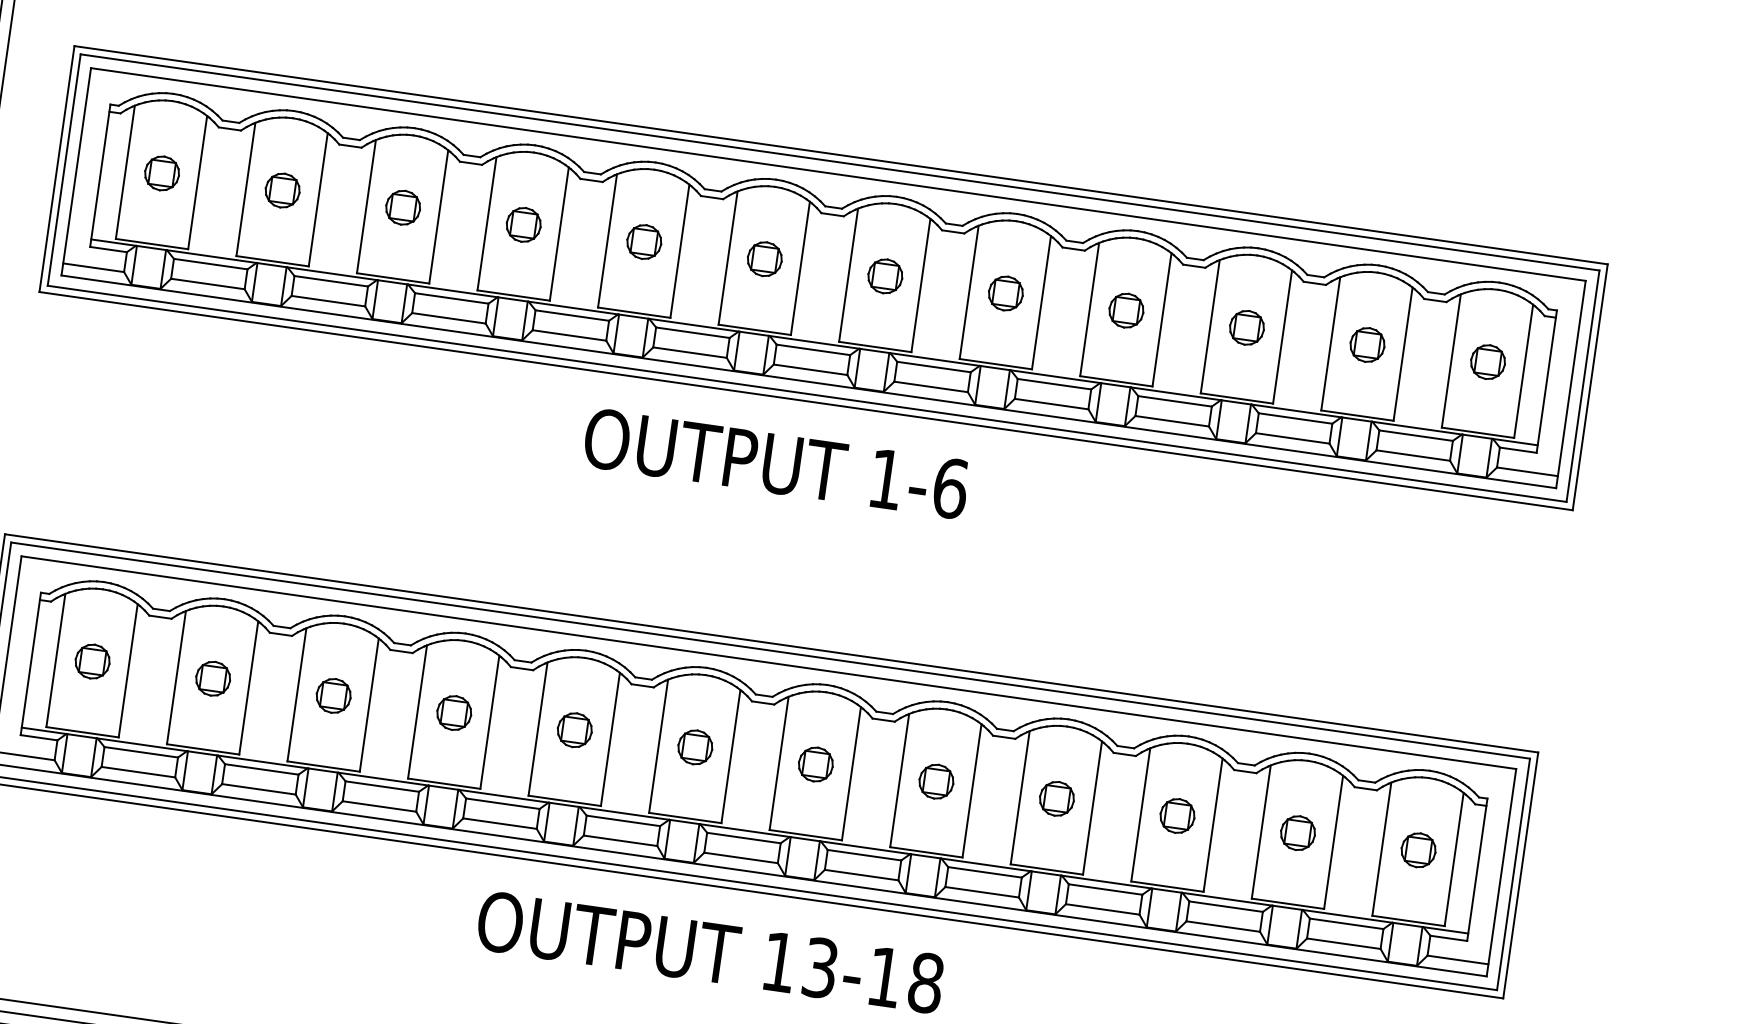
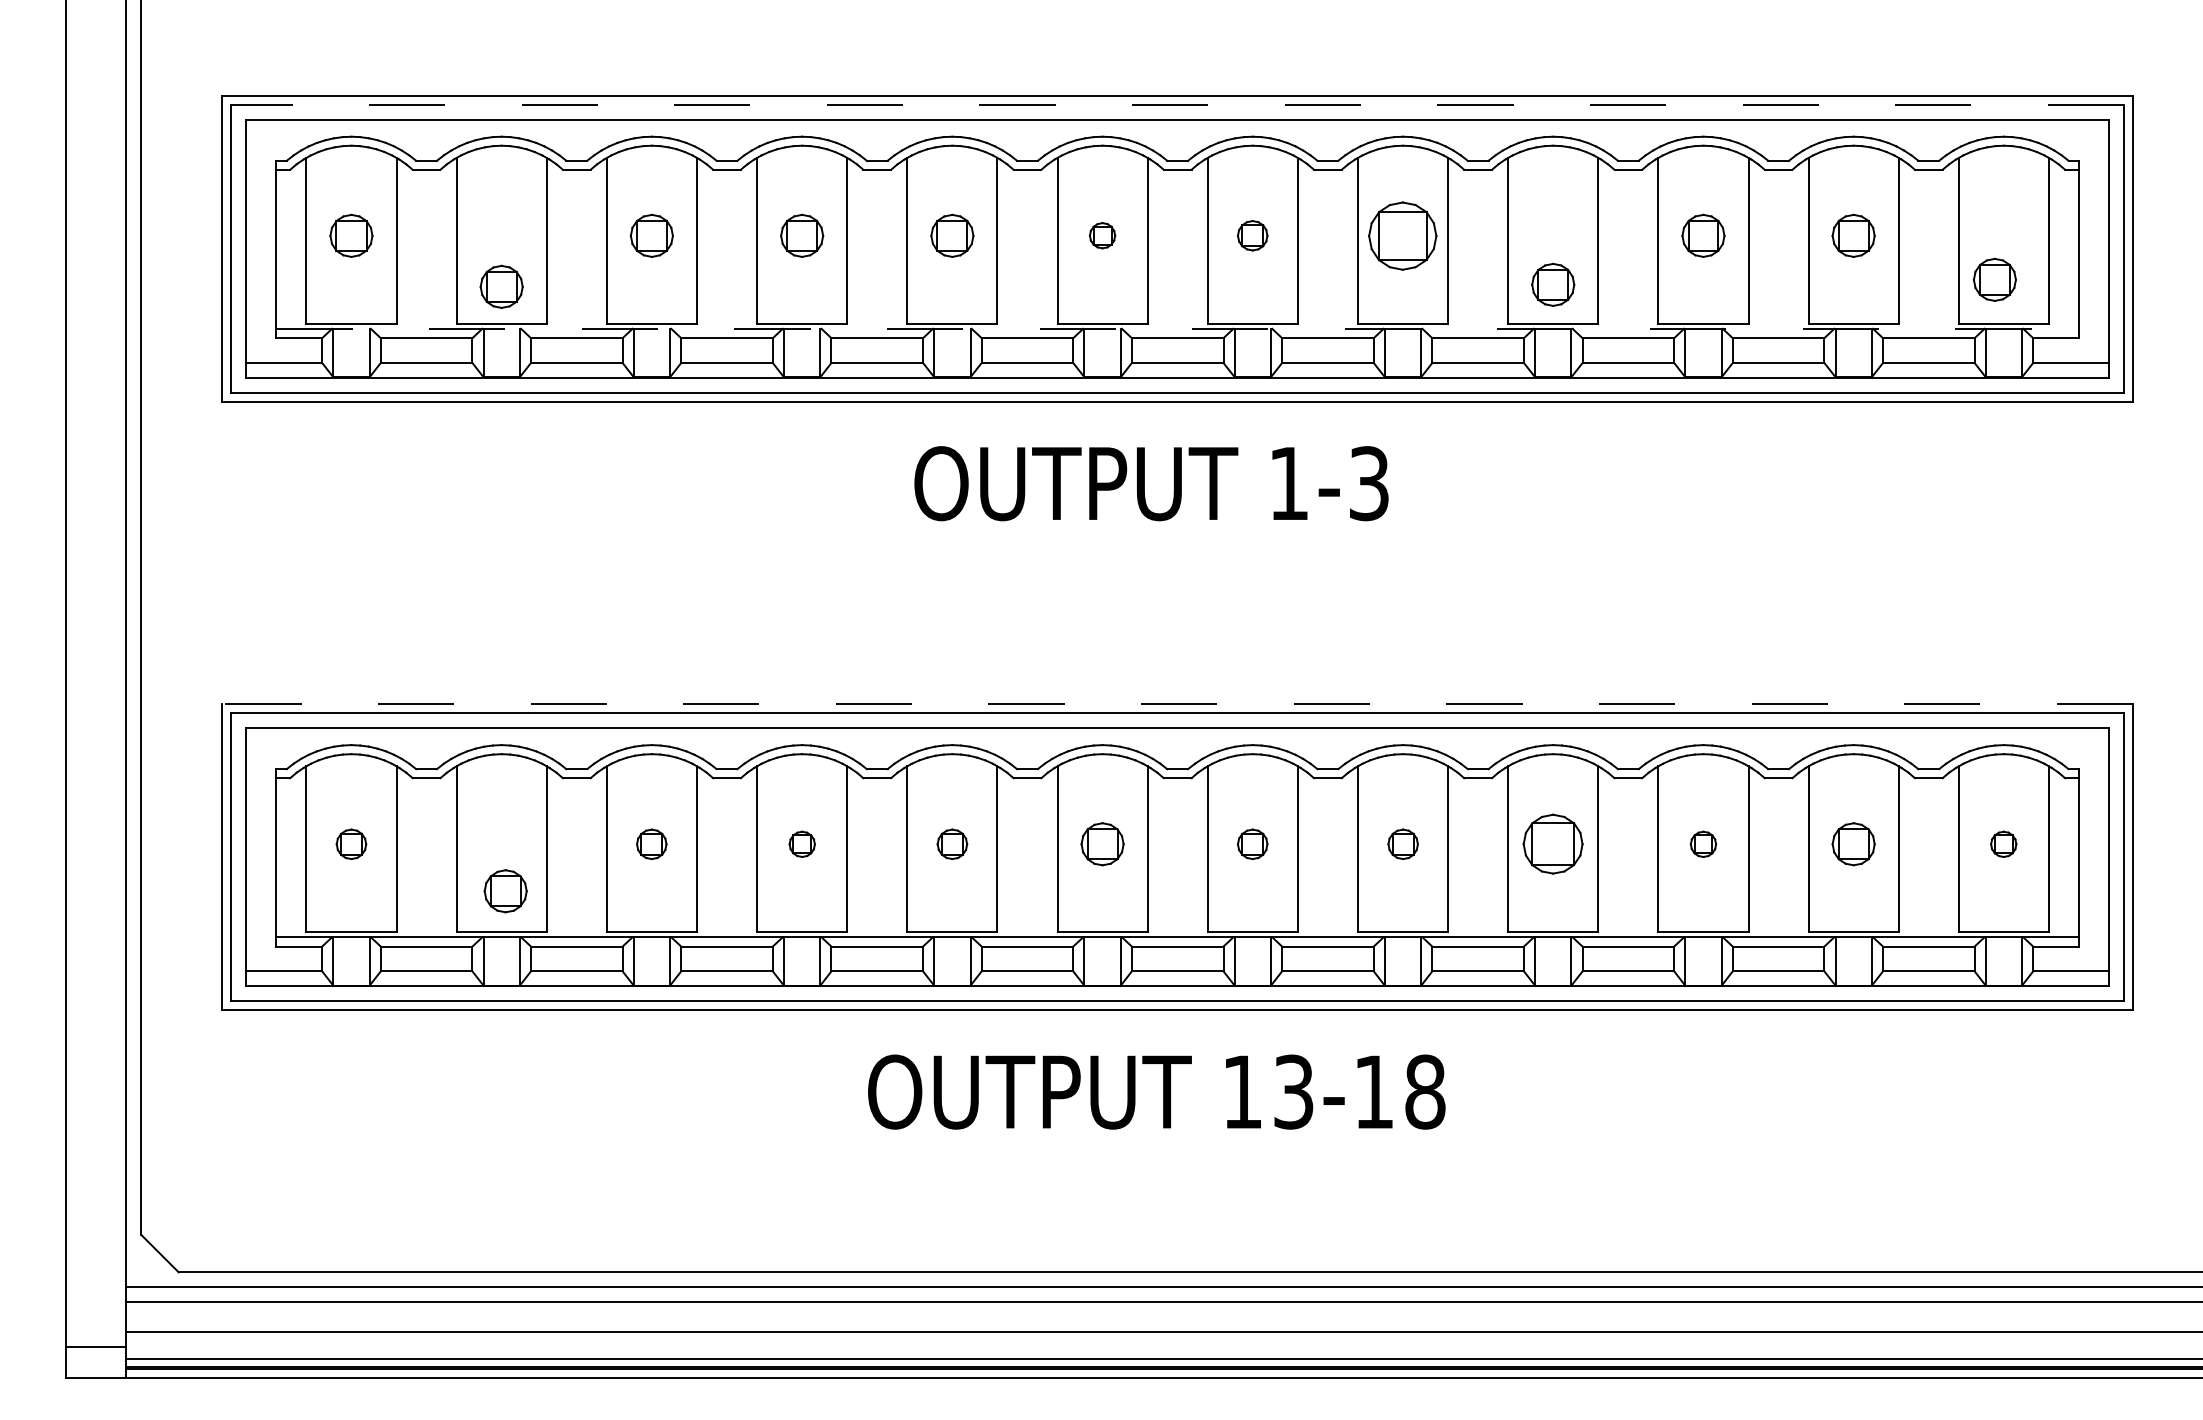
line: (839, 162) -> (1177, 104), solid -> dashed
part: (282, 190) -> (501, 286), moved
part: (764, 258) -> (1102, 235), size x0.6
part: (885, 276) -> (1252, 235), size x0.7
part: (1006, 293) -> (1403, 235), size x1.6
part: (1126, 310) -> (1553, 284), moved
line: (815, 342) -> (1178, 328), solid -> dashed
part: (1487, 361) -> (1994, 279), moved
text: (950, 488) -> (1369, 483), 1-6 -> 1-3
line: (771, 642) -> (1177, 703), solid -> dashed
part: (92, 661) -> (351, 844), size x0.7
part: (212, 678) -> (505, 891), moved
part: (333, 696) -> (651, 844), size x0.7
part: (454, 713) -> (802, 844), size x0.6
part: (574, 730) -> (952, 844), size x0.7
part: (815, 764) -> (1252, 844), size x0.7
part: (936, 781) -> (1403, 844), size x0.7
part: (1057, 799) -> (1553, 844), size x1.4
part: (1177, 816) -> (1703, 844), size x0.6
part: (1418, 850) -> (2003, 844), size x0.6

